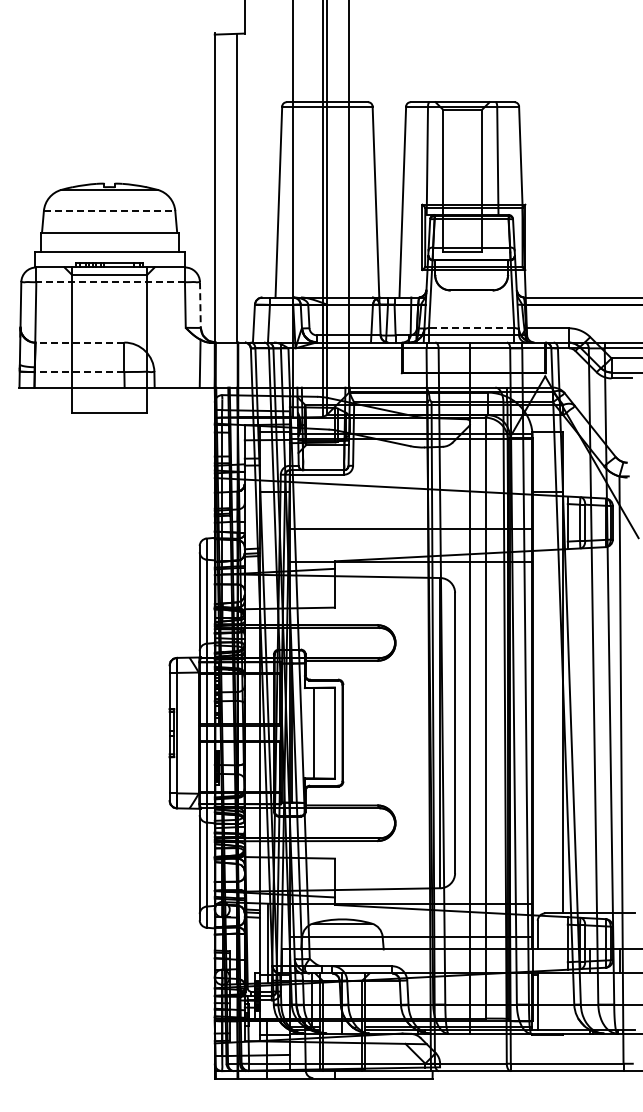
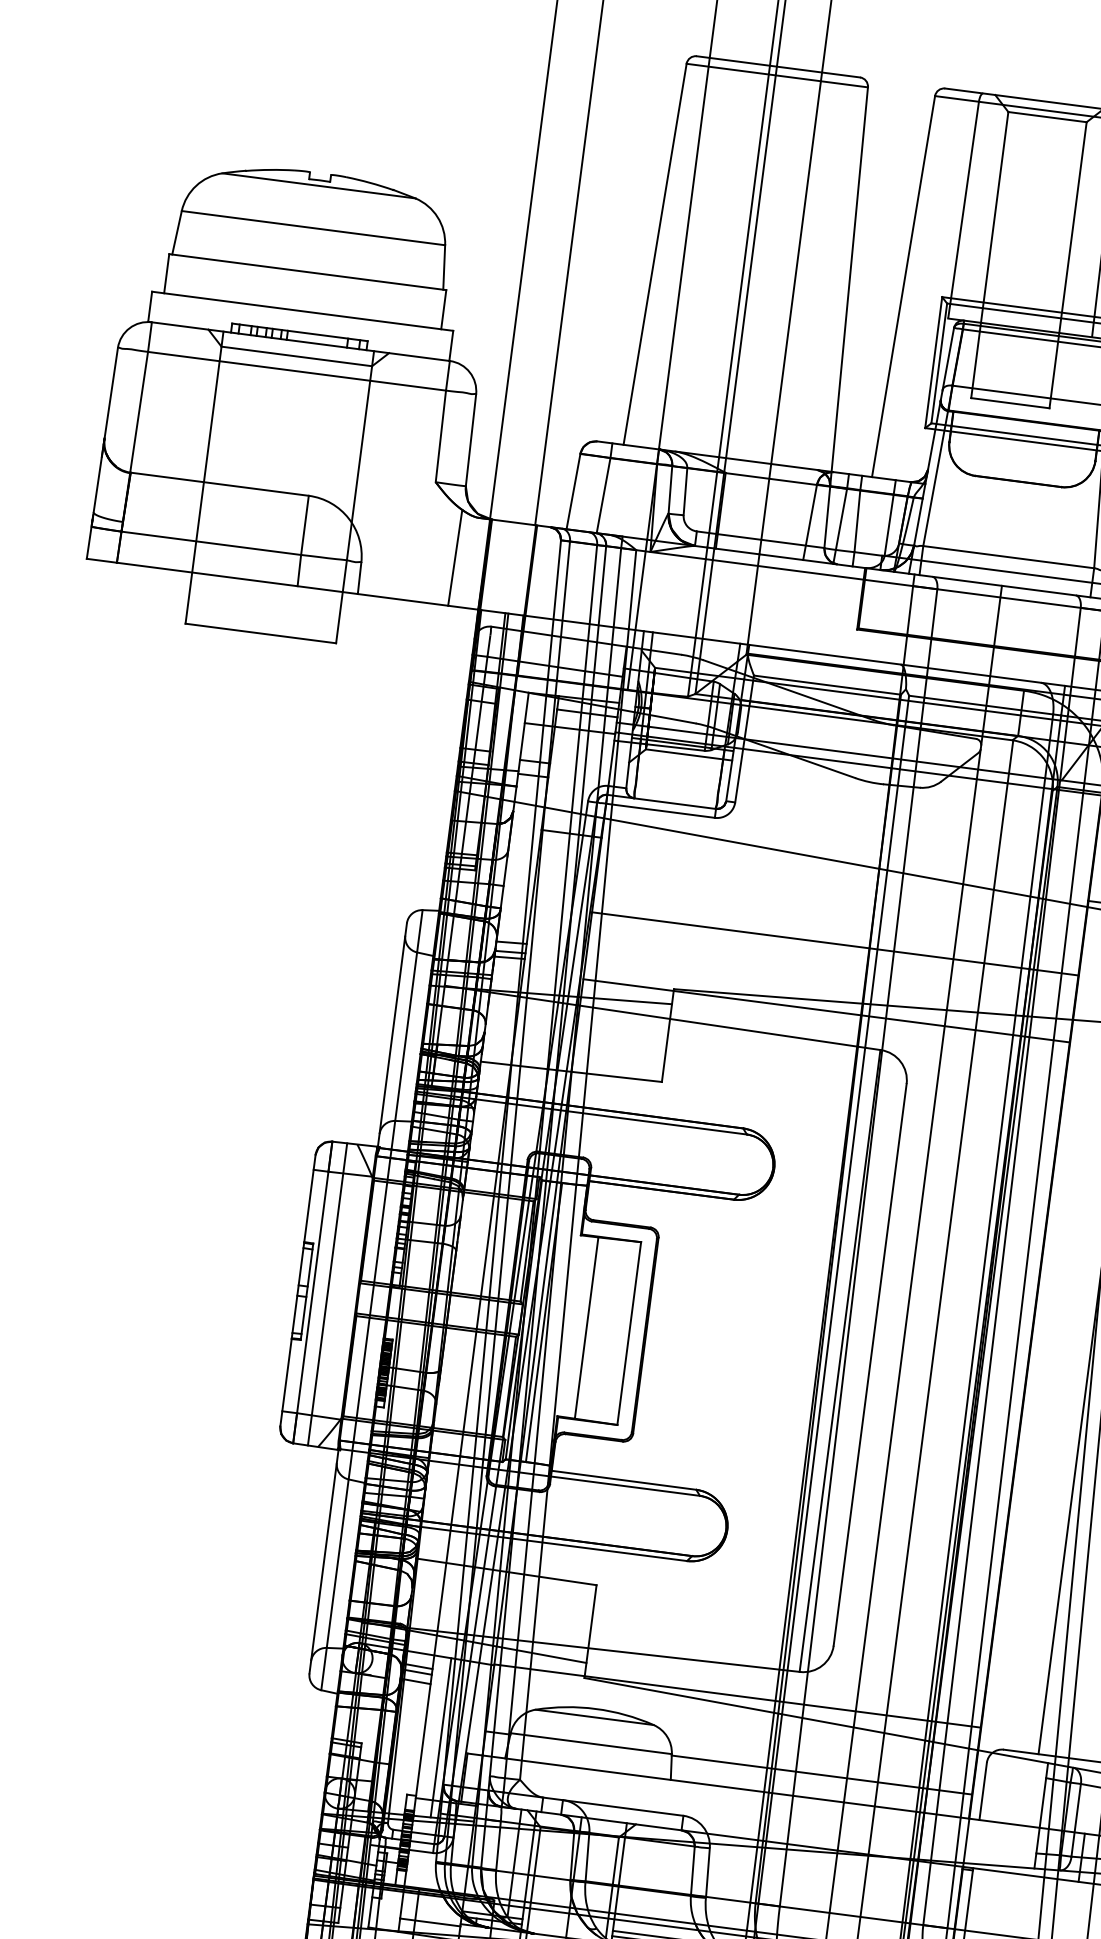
line: (109, 210) -> (313, 227), dashed -> solid
line: (110, 282) -> (296, 371), dashed -> solid
line: (200, 305) -> (471, 441), dashed -> solid
line: (471, 328) -> (1008, 557), dashed -> solid
line: (79, 342) -> (218, 483), dashed -> solid
line: (79, 372) -> (211, 544), dashed -> solid
line: (184, 732) -> (327, 1293), added

